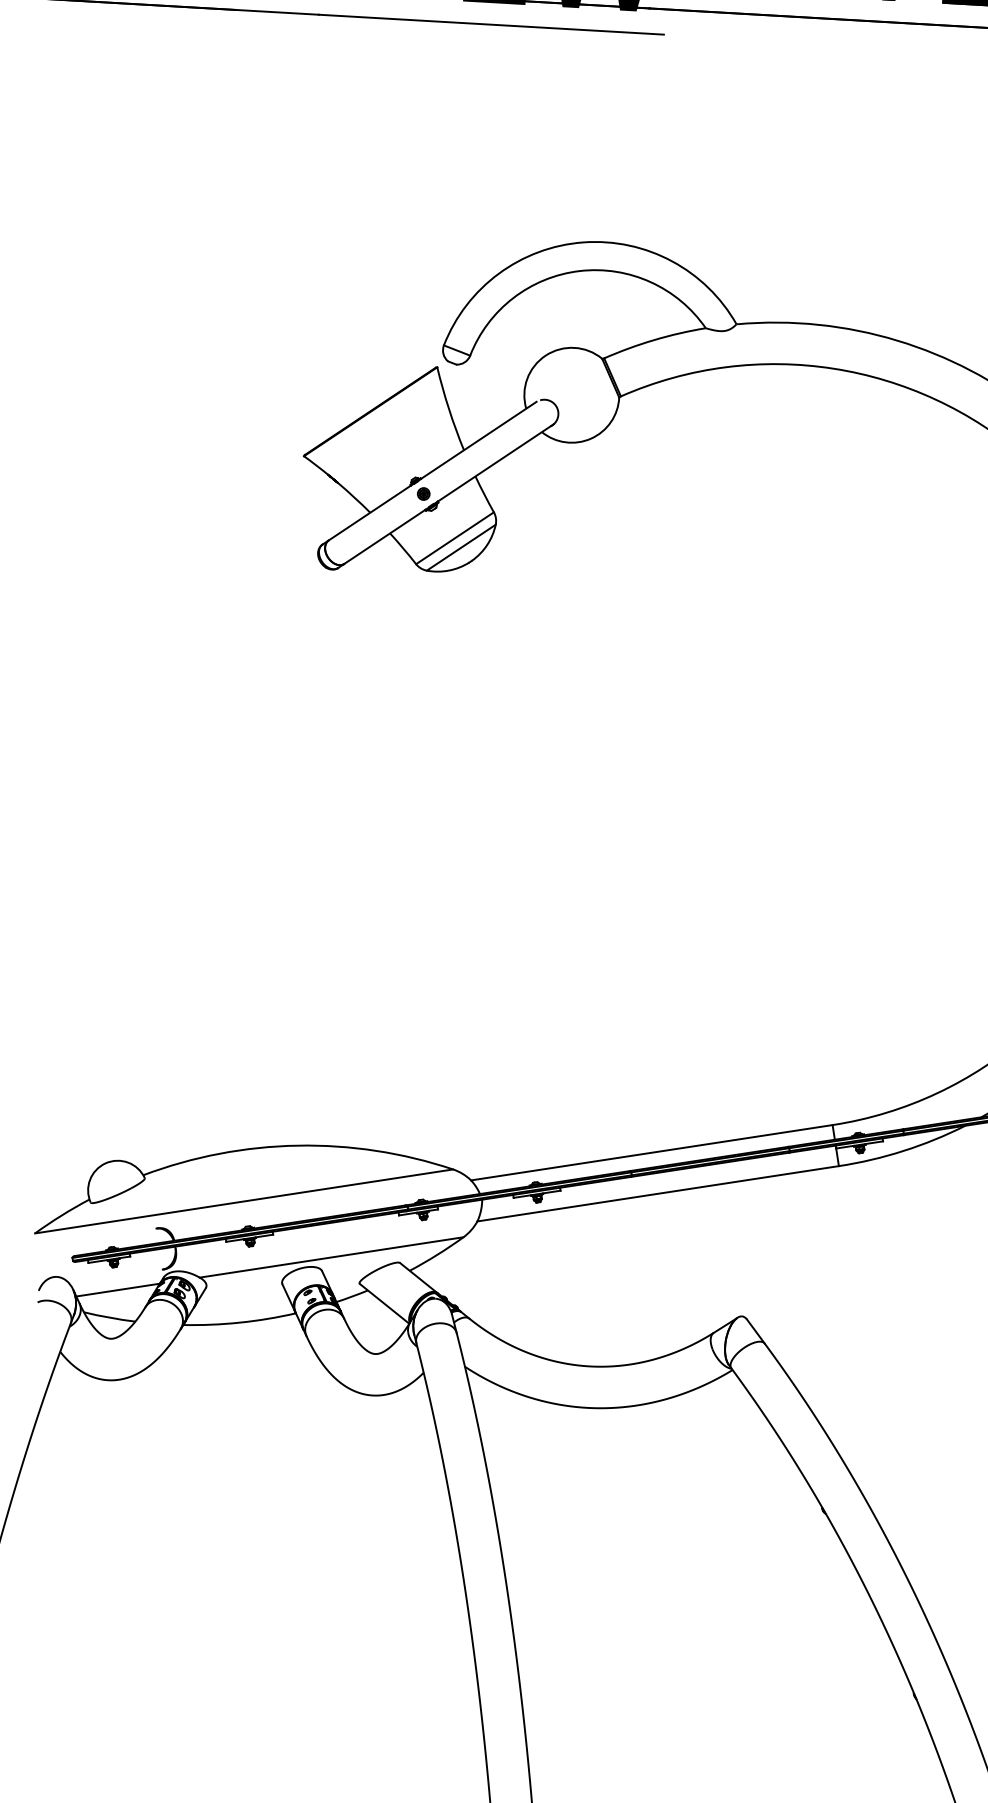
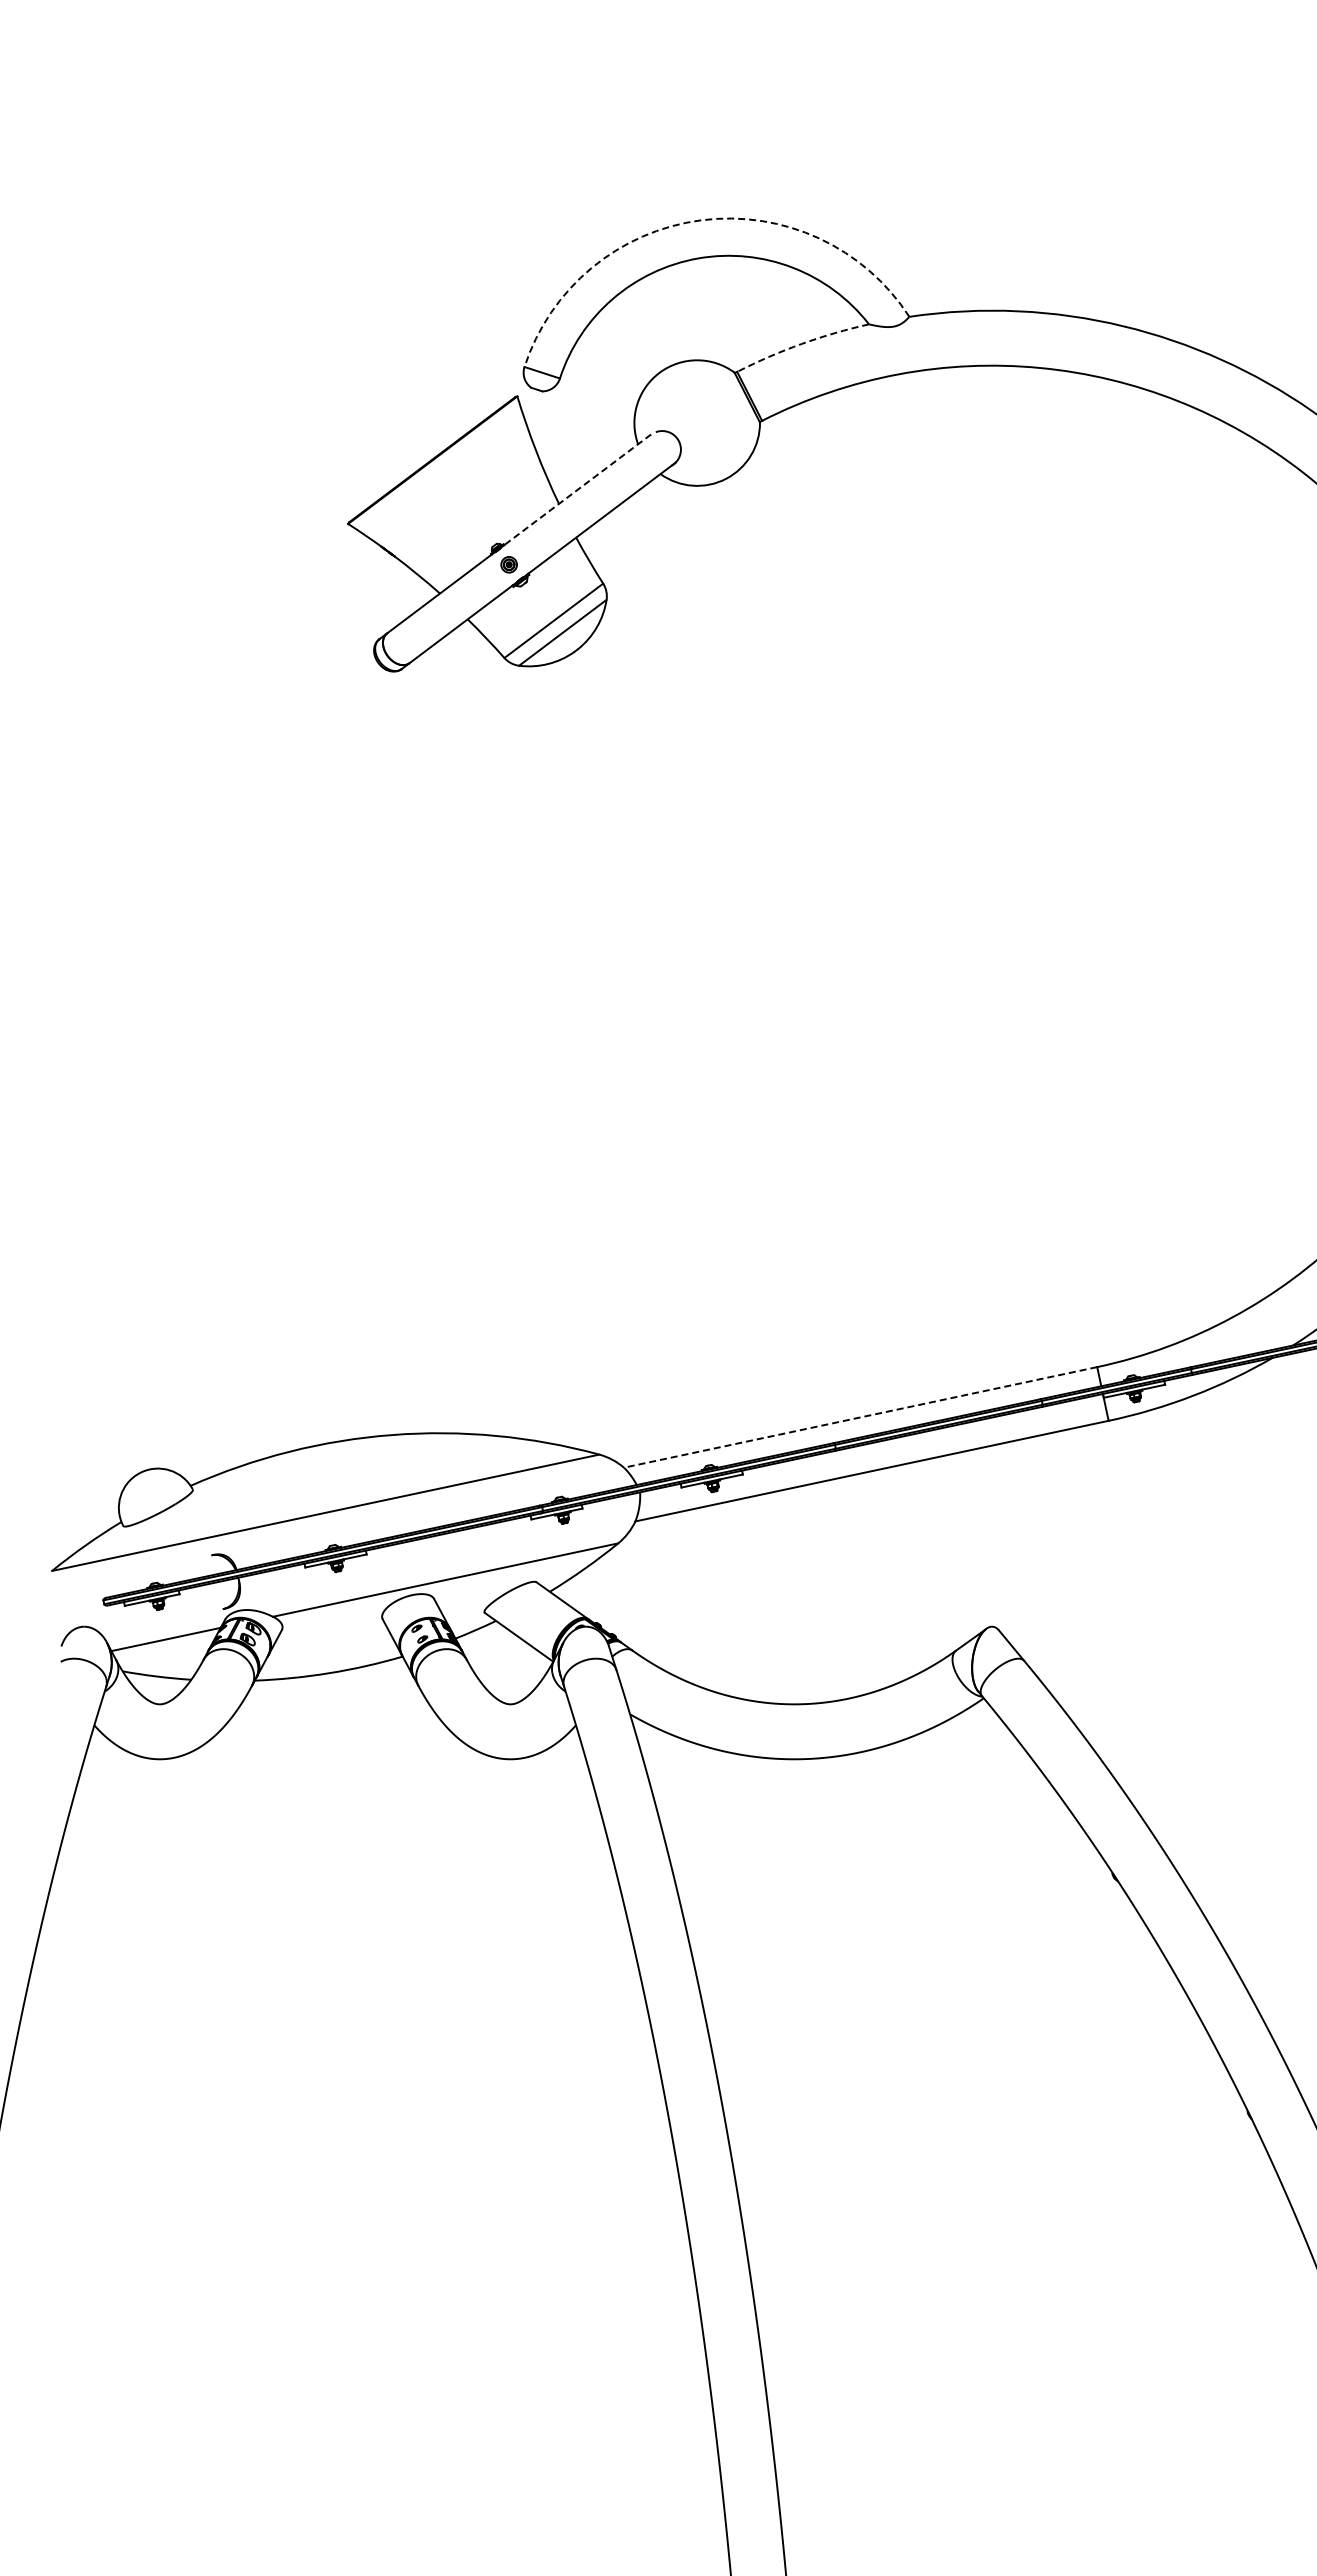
arc: (583, 242) -> (701, 220), solid -> dashed
arc: (653, 340) -> (801, 344), solid -> dashed
line: (478, 440) -> (577, 490), solid -> dashed
line: (651, 1152) -> (860, 1417), solid -> dashed

